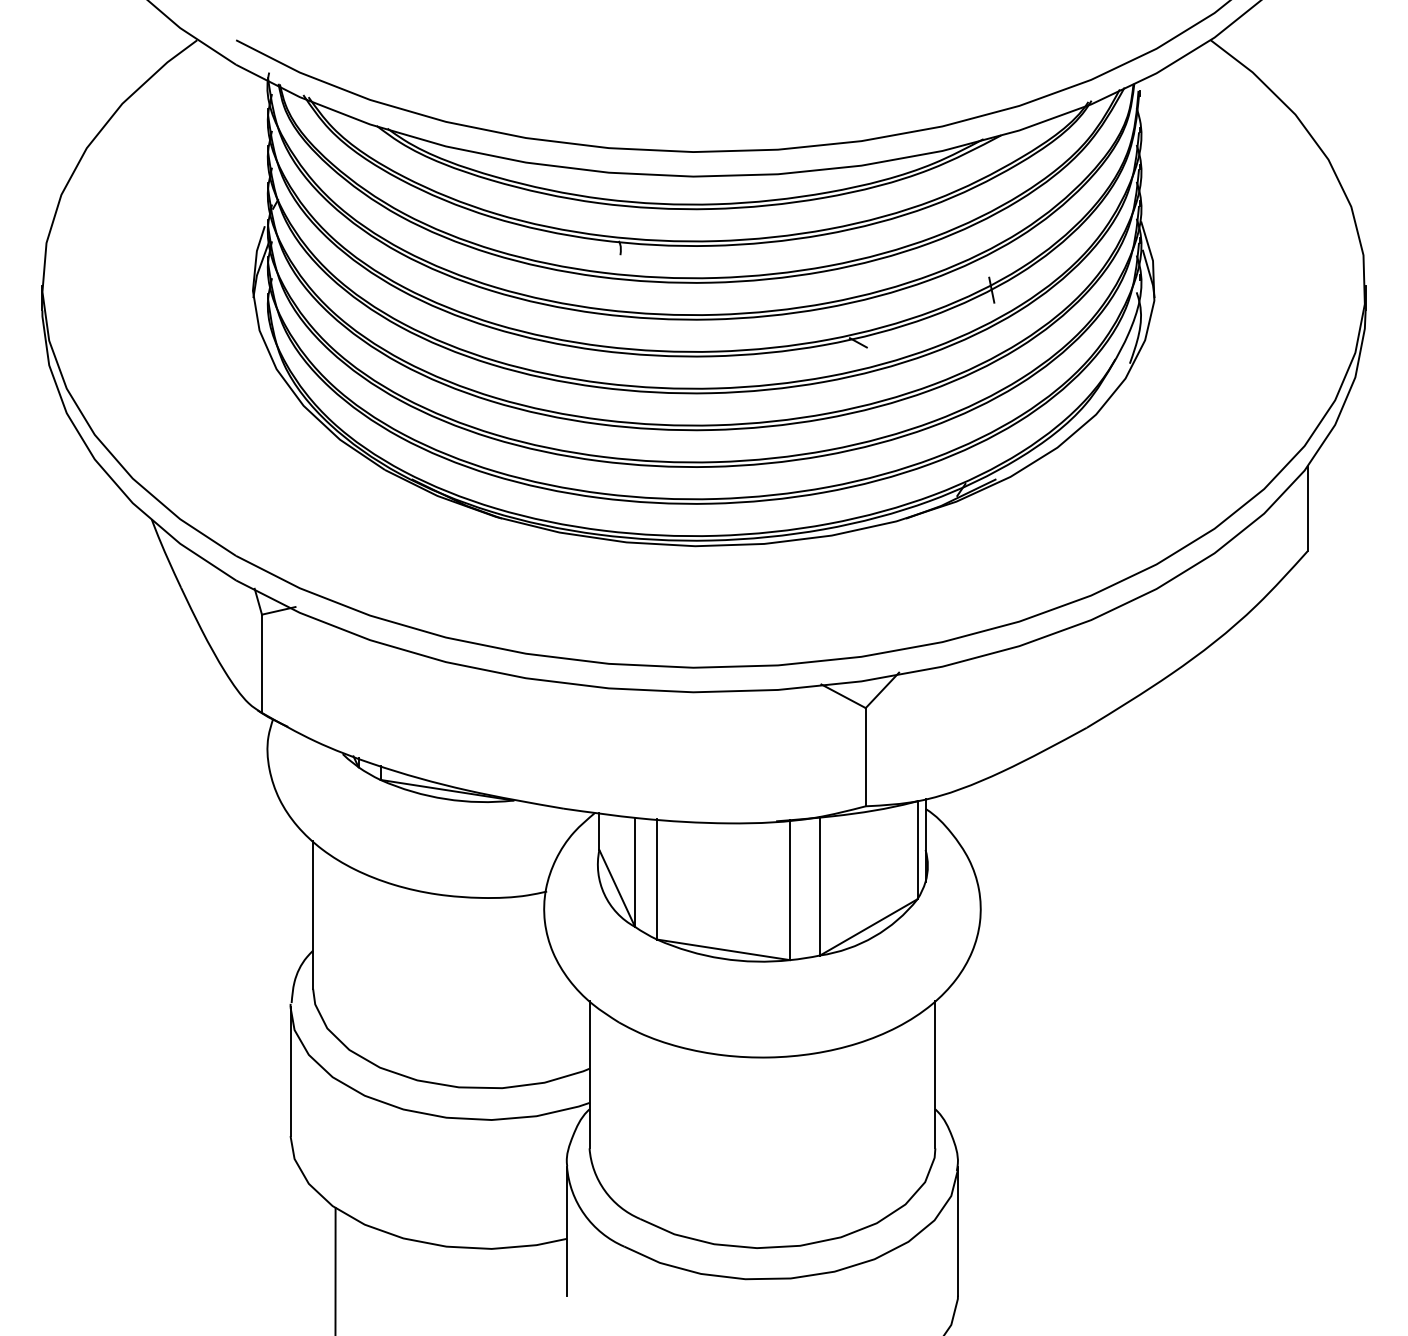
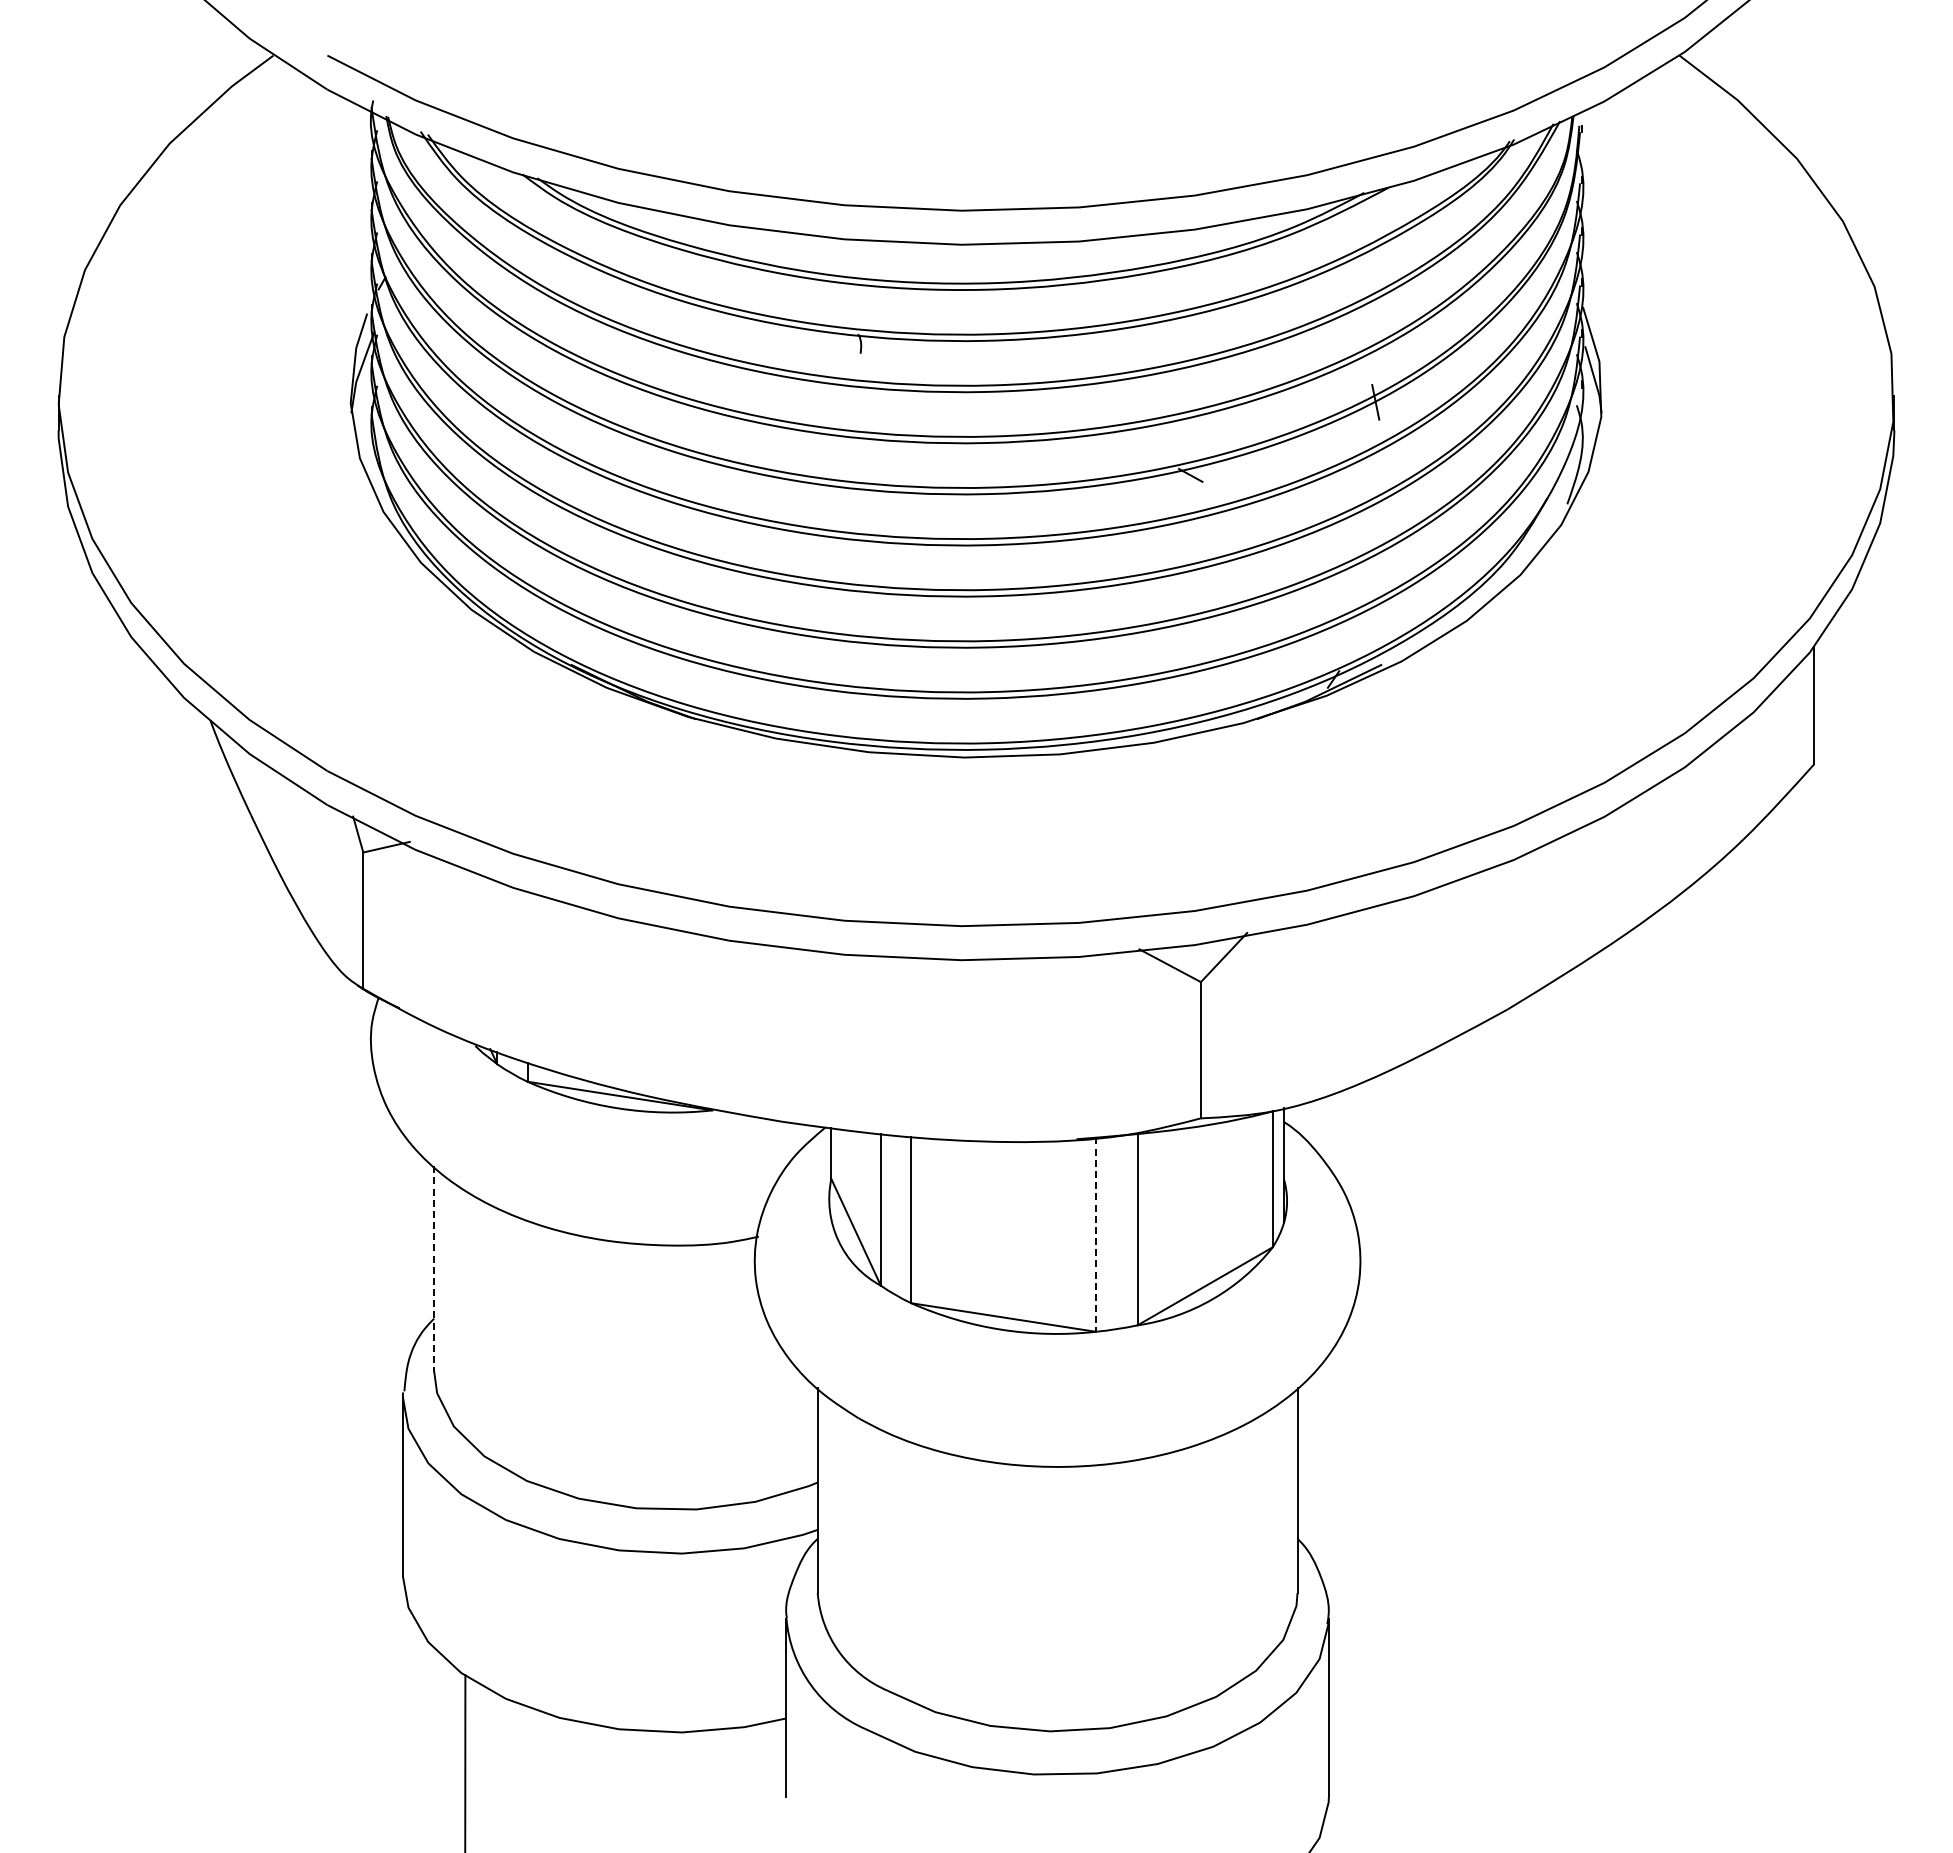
line: (789, 890) -> (1095, 1235), solid -> dashed
line: (313, 914) -> (434, 1268), solid -> dashed

